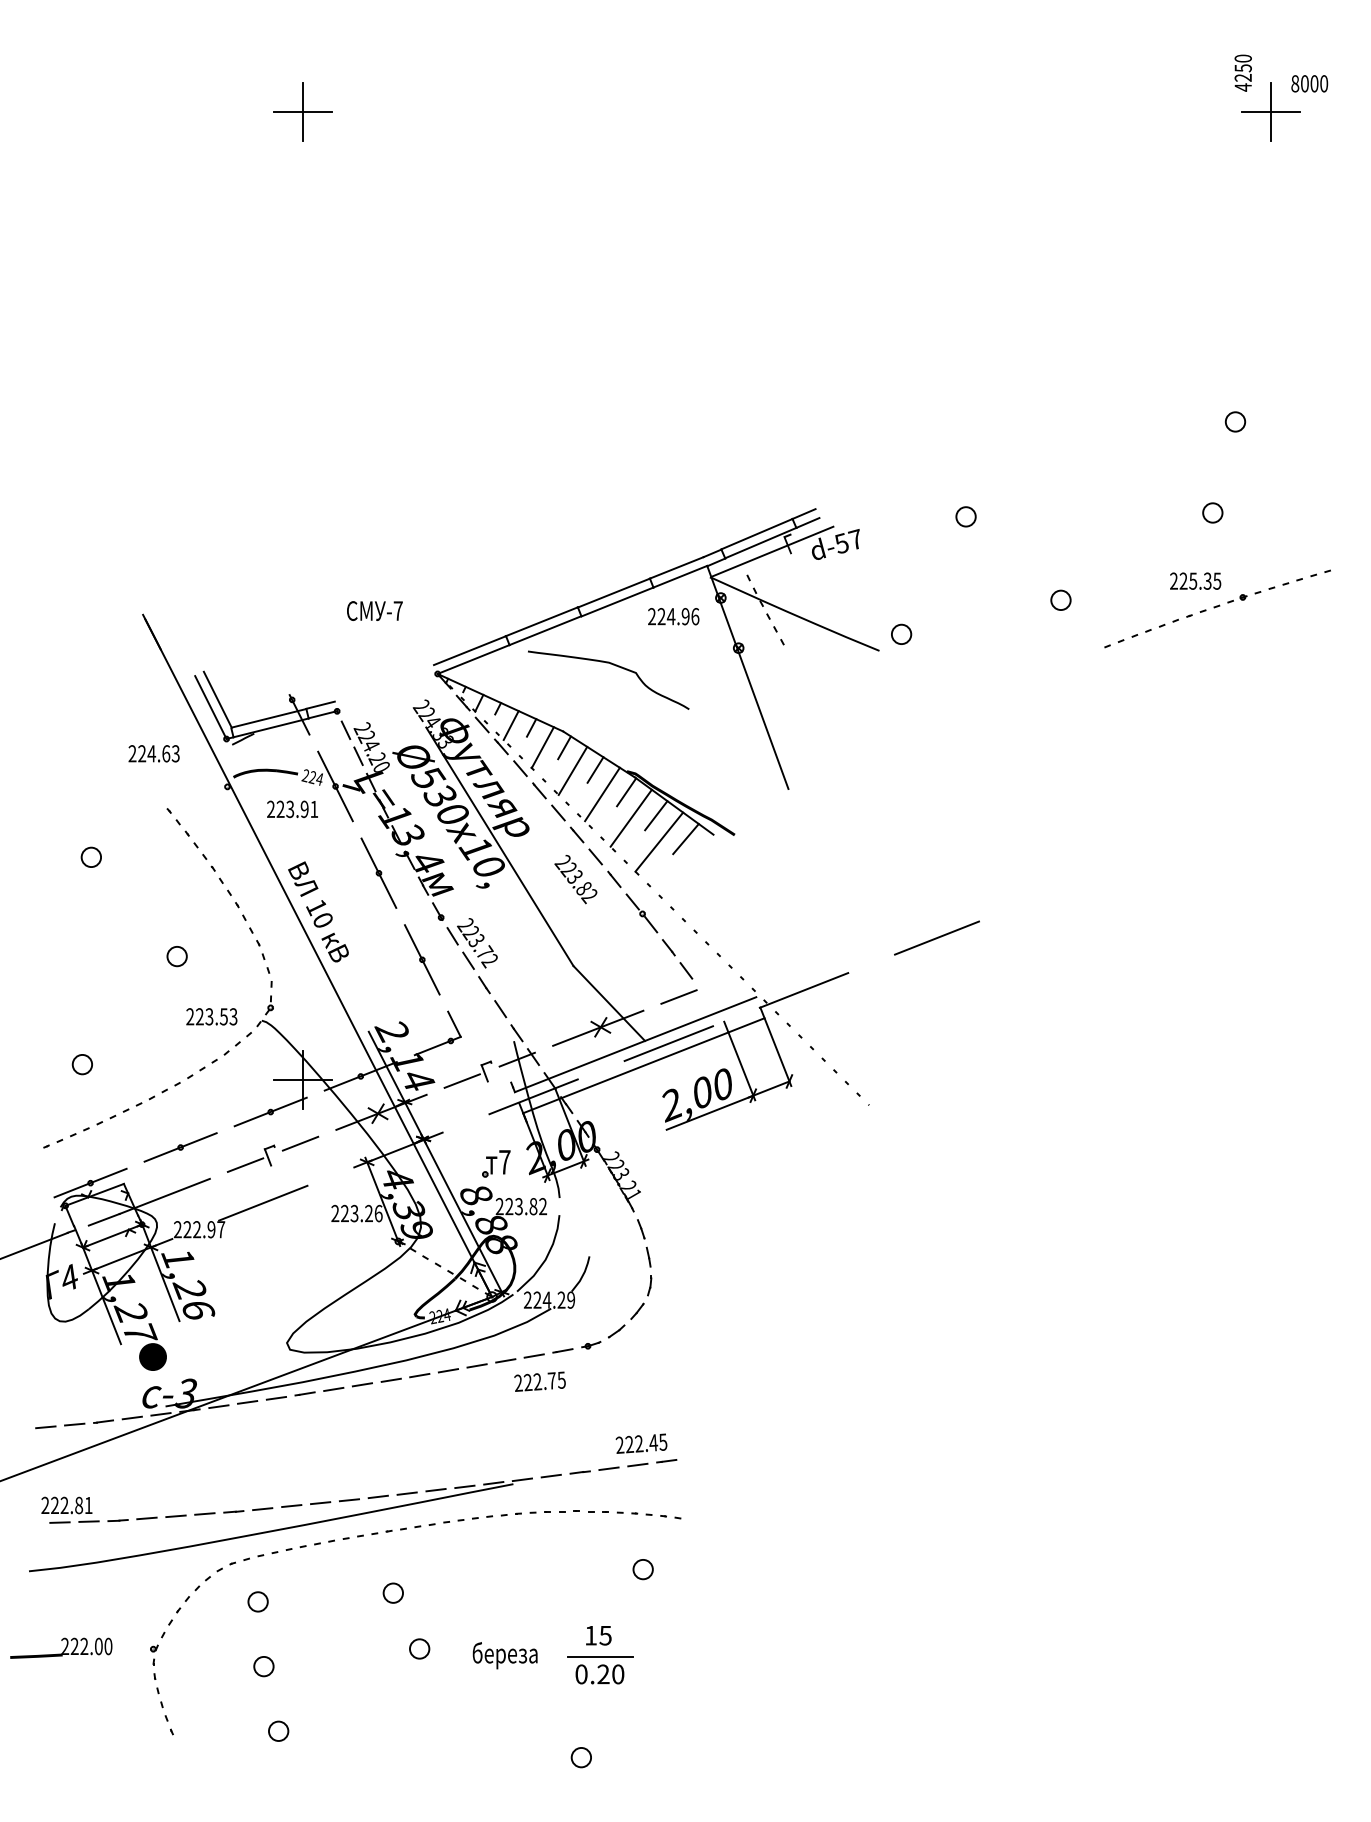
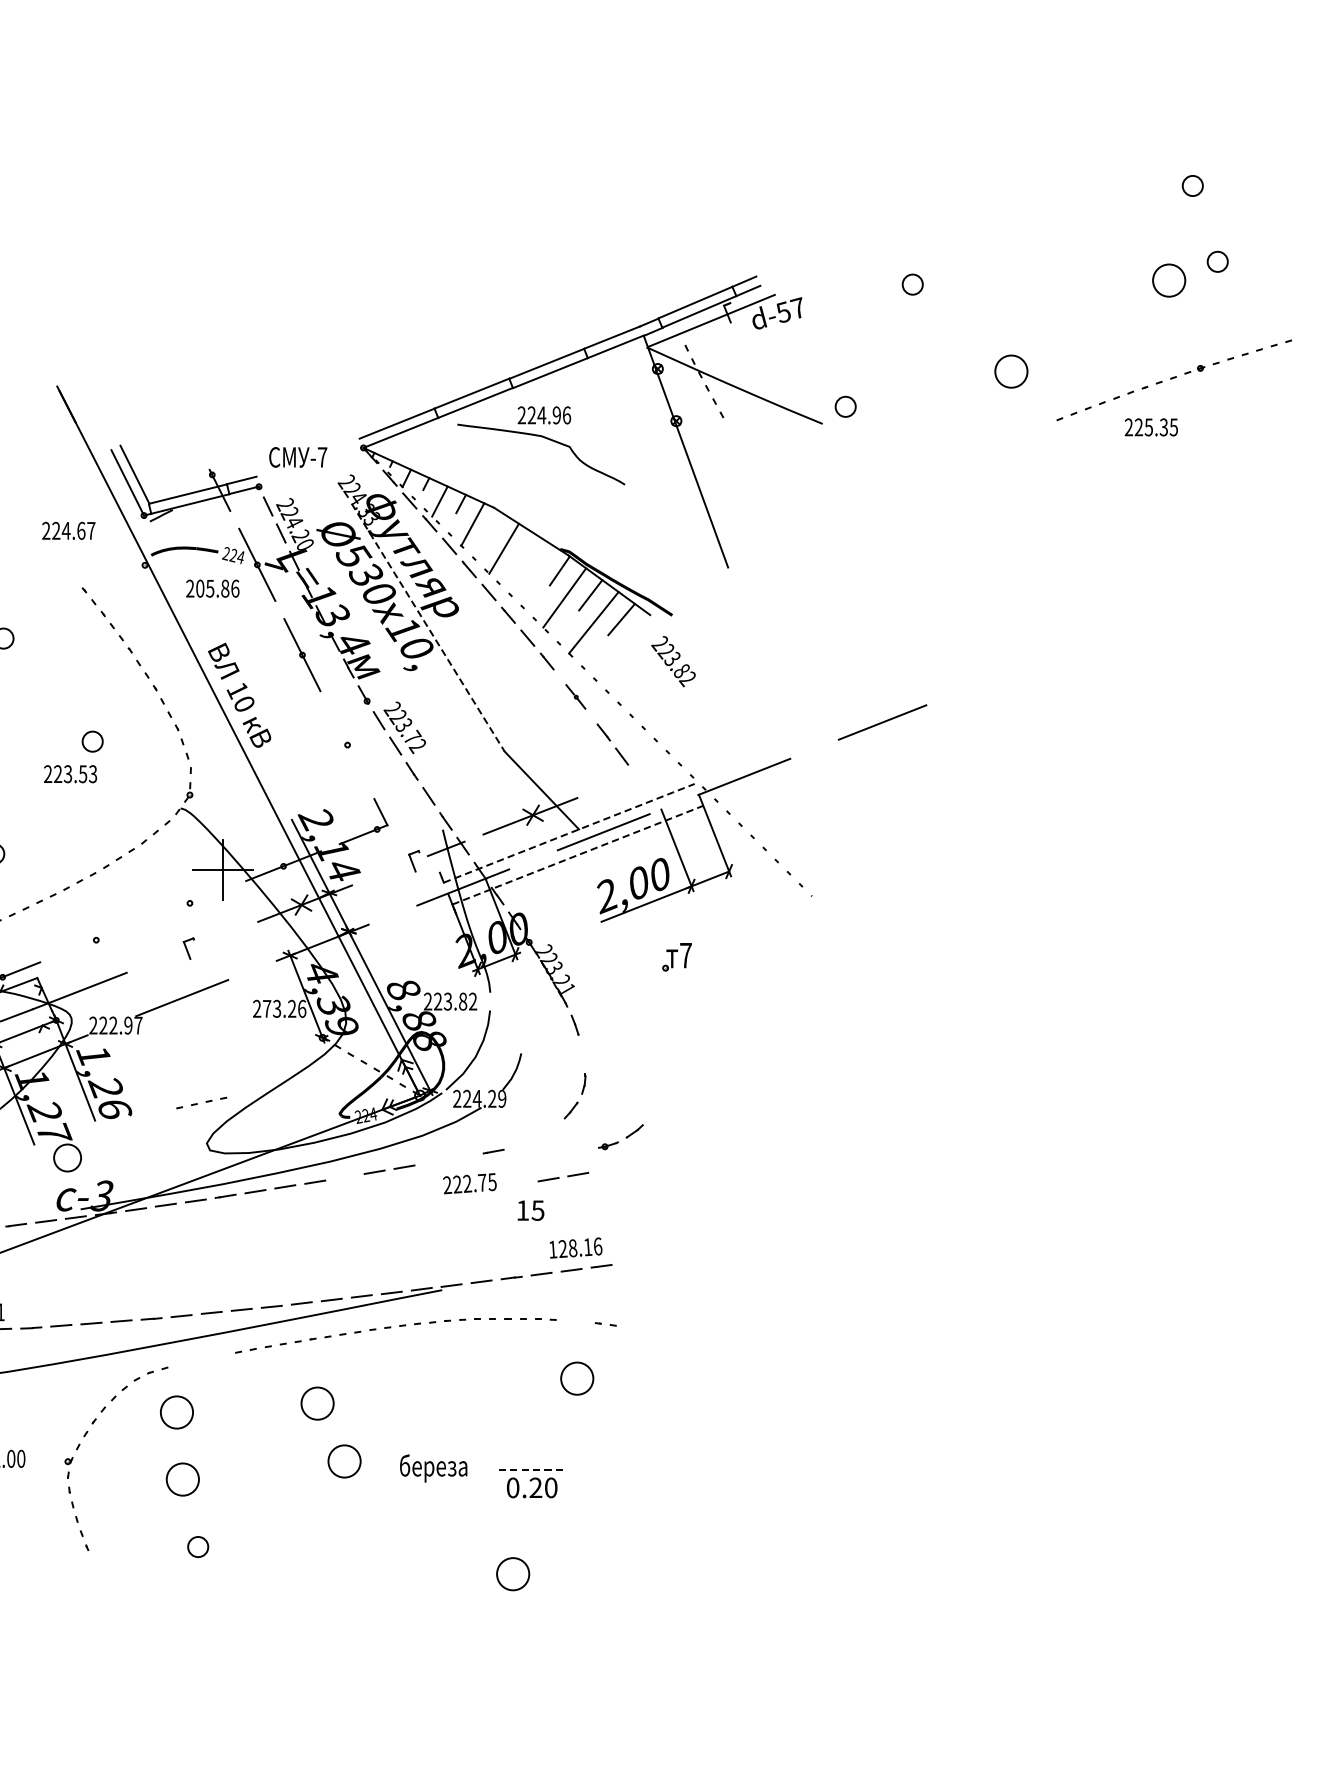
part: (1259, 494) -> (1217, 261), added
part: (1212, 512) -> (1168, 280), size x1.6
text: (1195, 580) -> (1151, 426), moved
part: (1060, 599) -> (1010, 370), size x1.6
text: (374, 610) -> (297, 456), moved
text: (673, 616) -> (544, 415), moved
line: (564, 747) -> (495, 524), removed
text: (175, 753) -> (90, 530), 224.63 -> 224.67
line: (595, 769) -> (527, 547), removed
line: (602, 794) -> (534, 573), removed
text: (297, 809) -> (217, 588), 223.91 -> 205.86
line: (500, 847) -> (428, 628), solid -> dashed
text: (575, 879) -> (673, 661), moved
part: (641, 913) -> (575, 696), size x0.6
line: (421, 959) -> (346, 744), removed
line: (678, 996) -> (613, 783), removed
text: (211, 1016) -> (70, 773), moved
line: (635, 1044) -> (569, 833), solid -> dashed
line: (643, 1065) -> (577, 854), solid -> dashed
line: (461, 1080) -> (388, 870), removed
line: (270, 1111) -> (189, 902), removed
line: (300, 1143) -> (220, 936), removed
line: (180, 1147) -> (96, 940), removed
part: (496, 1163) -> (677, 956), moved
line: (245, 1164) -> (163, 957), removed
text: (344, 1213) -> (266, 1008), 223.26 -> 273.26
line: (648, 1256) -> (582, 1053), removed
part: (603, 1336) -> (621, 1136), moved
fill: (153, 1357) -> (68, 1158), removed
line: (516, 1358) -> (559, 1177), moved
line: (419, 1375) -> (344, 1177), removed
text: (641, 1443) -> (575, 1247), 222.45 -> 128.16
part: (641, 1513) -> (575, 1320), removed
part: (281, 1551) -> (201, 1103), moved
part: (642, 1569) -> (576, 1378), size x1.6
part: (392, 1592) -> (316, 1402), size x1.6
part: (257, 1601) -> (176, 1412), size x1.6
text: (598, 1635) -> (530, 1210), moved
part: (419, 1648) -> (344, 1460), size x1.6
line: (600, 1656) -> (532, 1469), solid -> dashed
part: (263, 1666) -> (182, 1479), size x1.6
part: (580, 1757) -> (511, 1574), size x1.6

